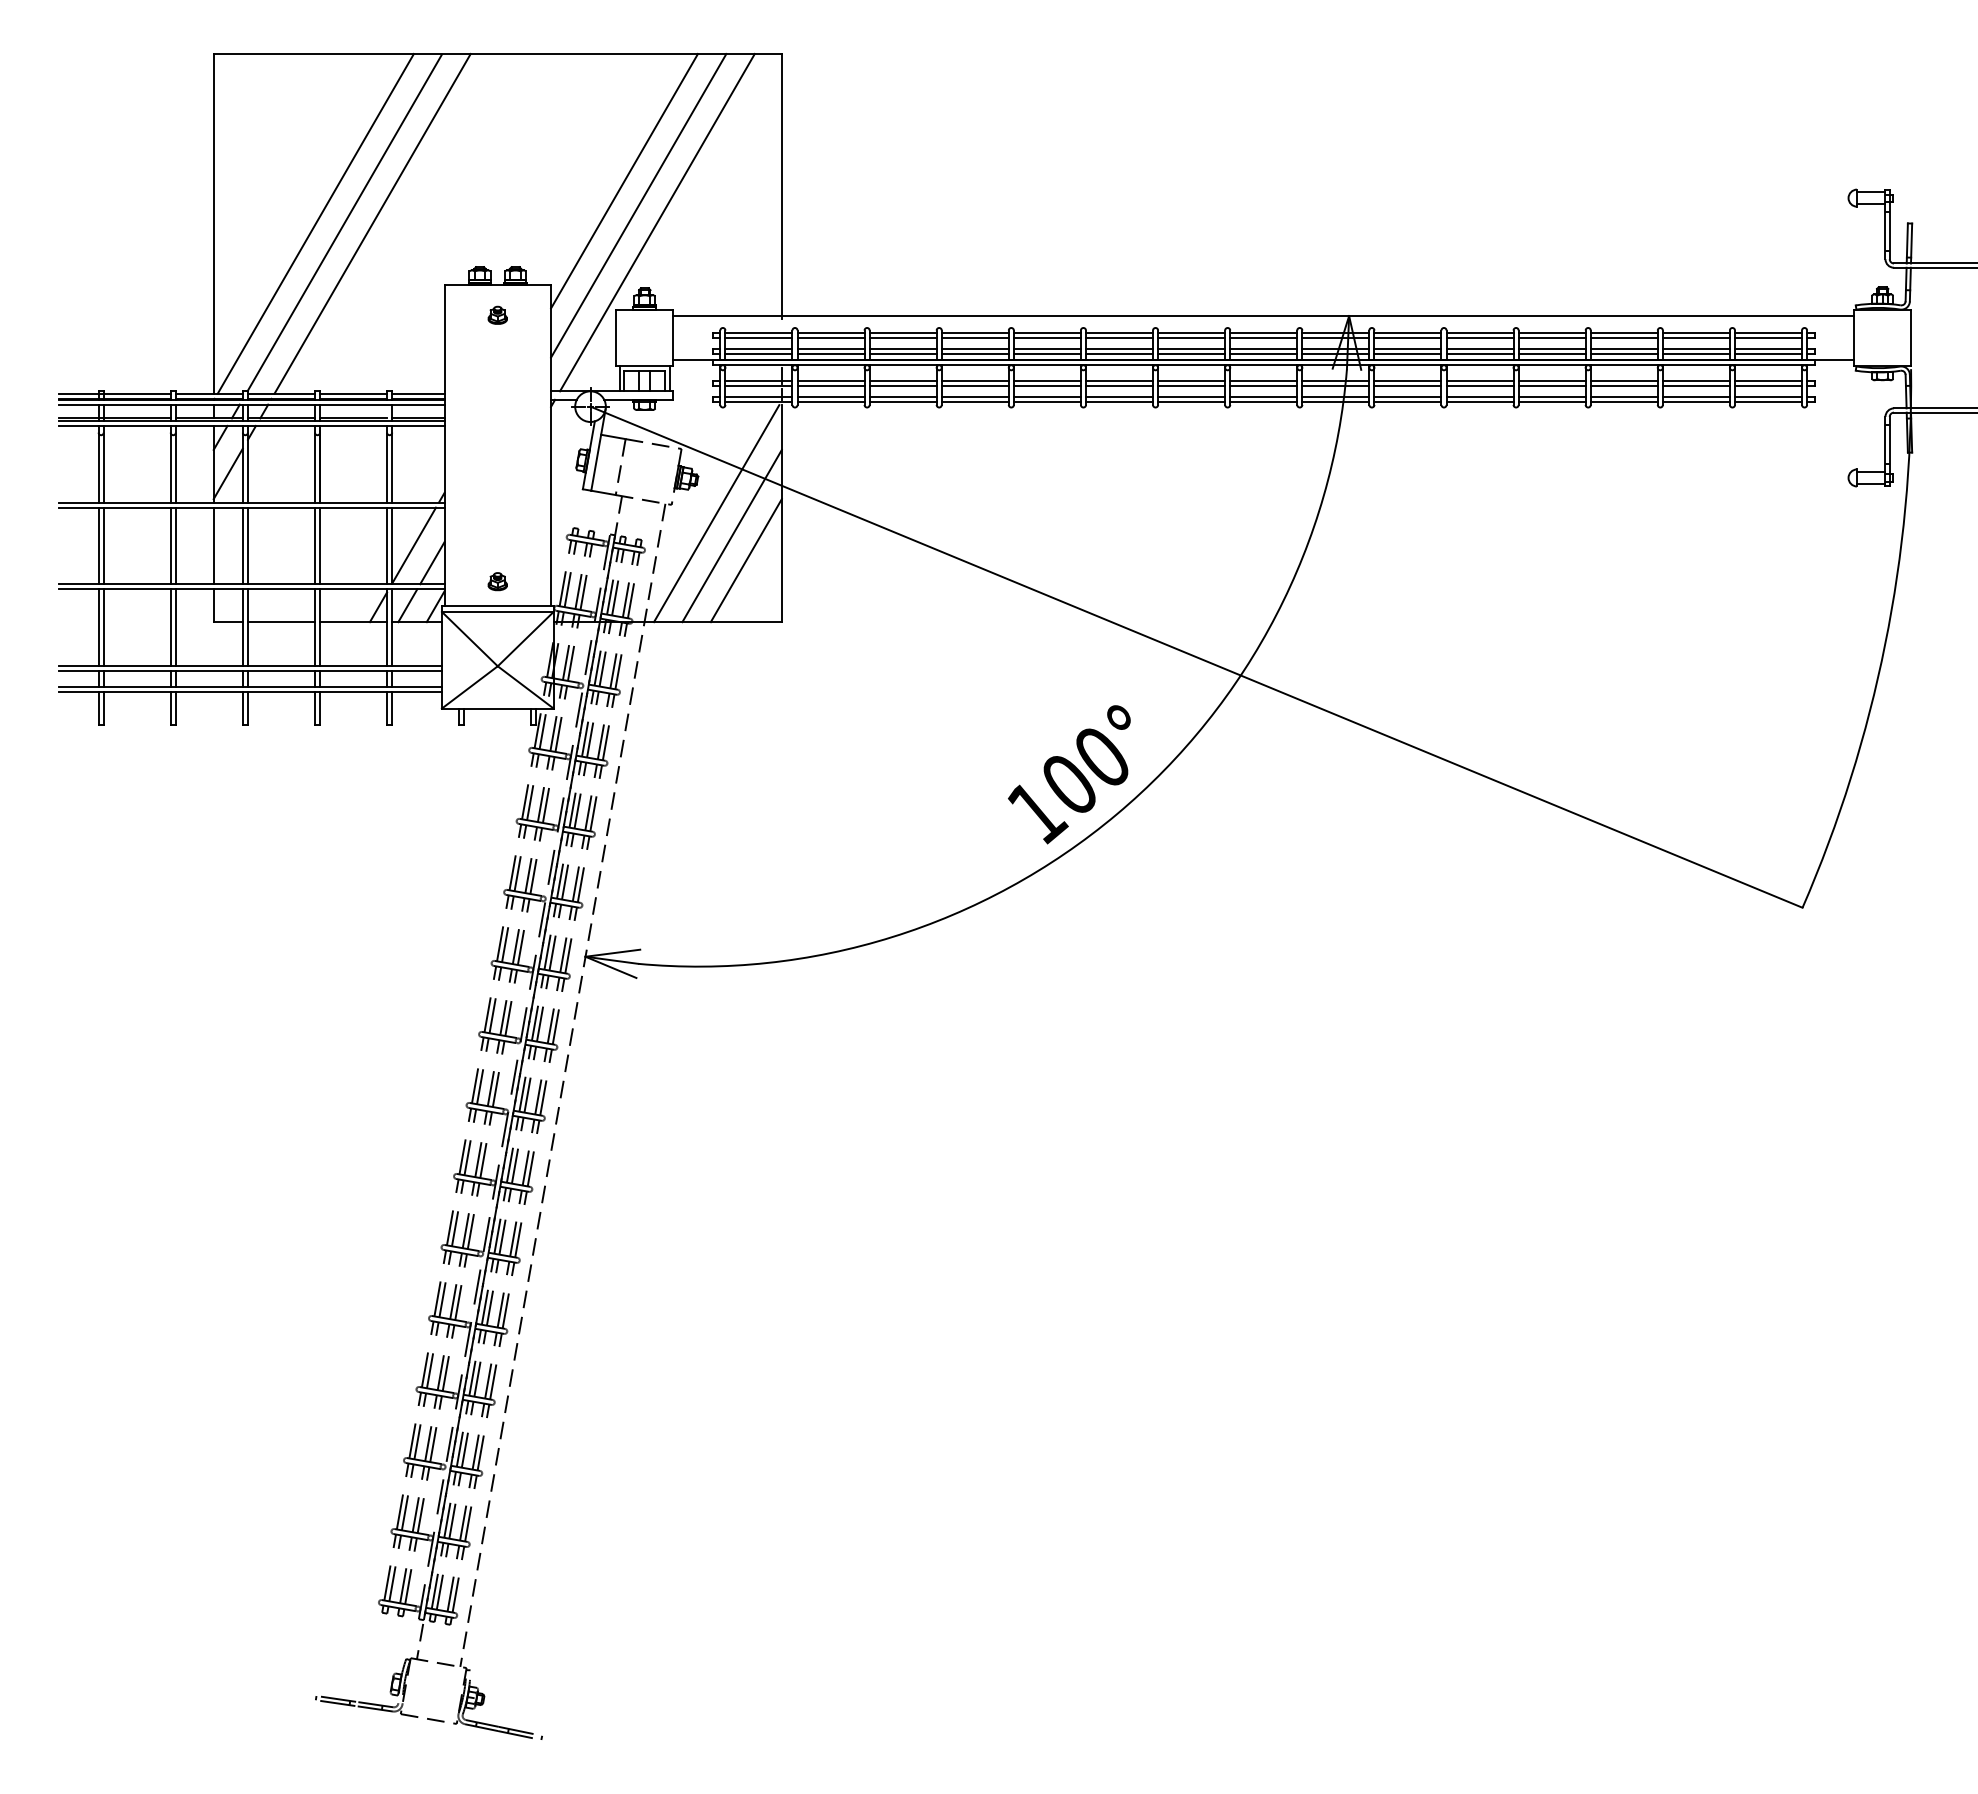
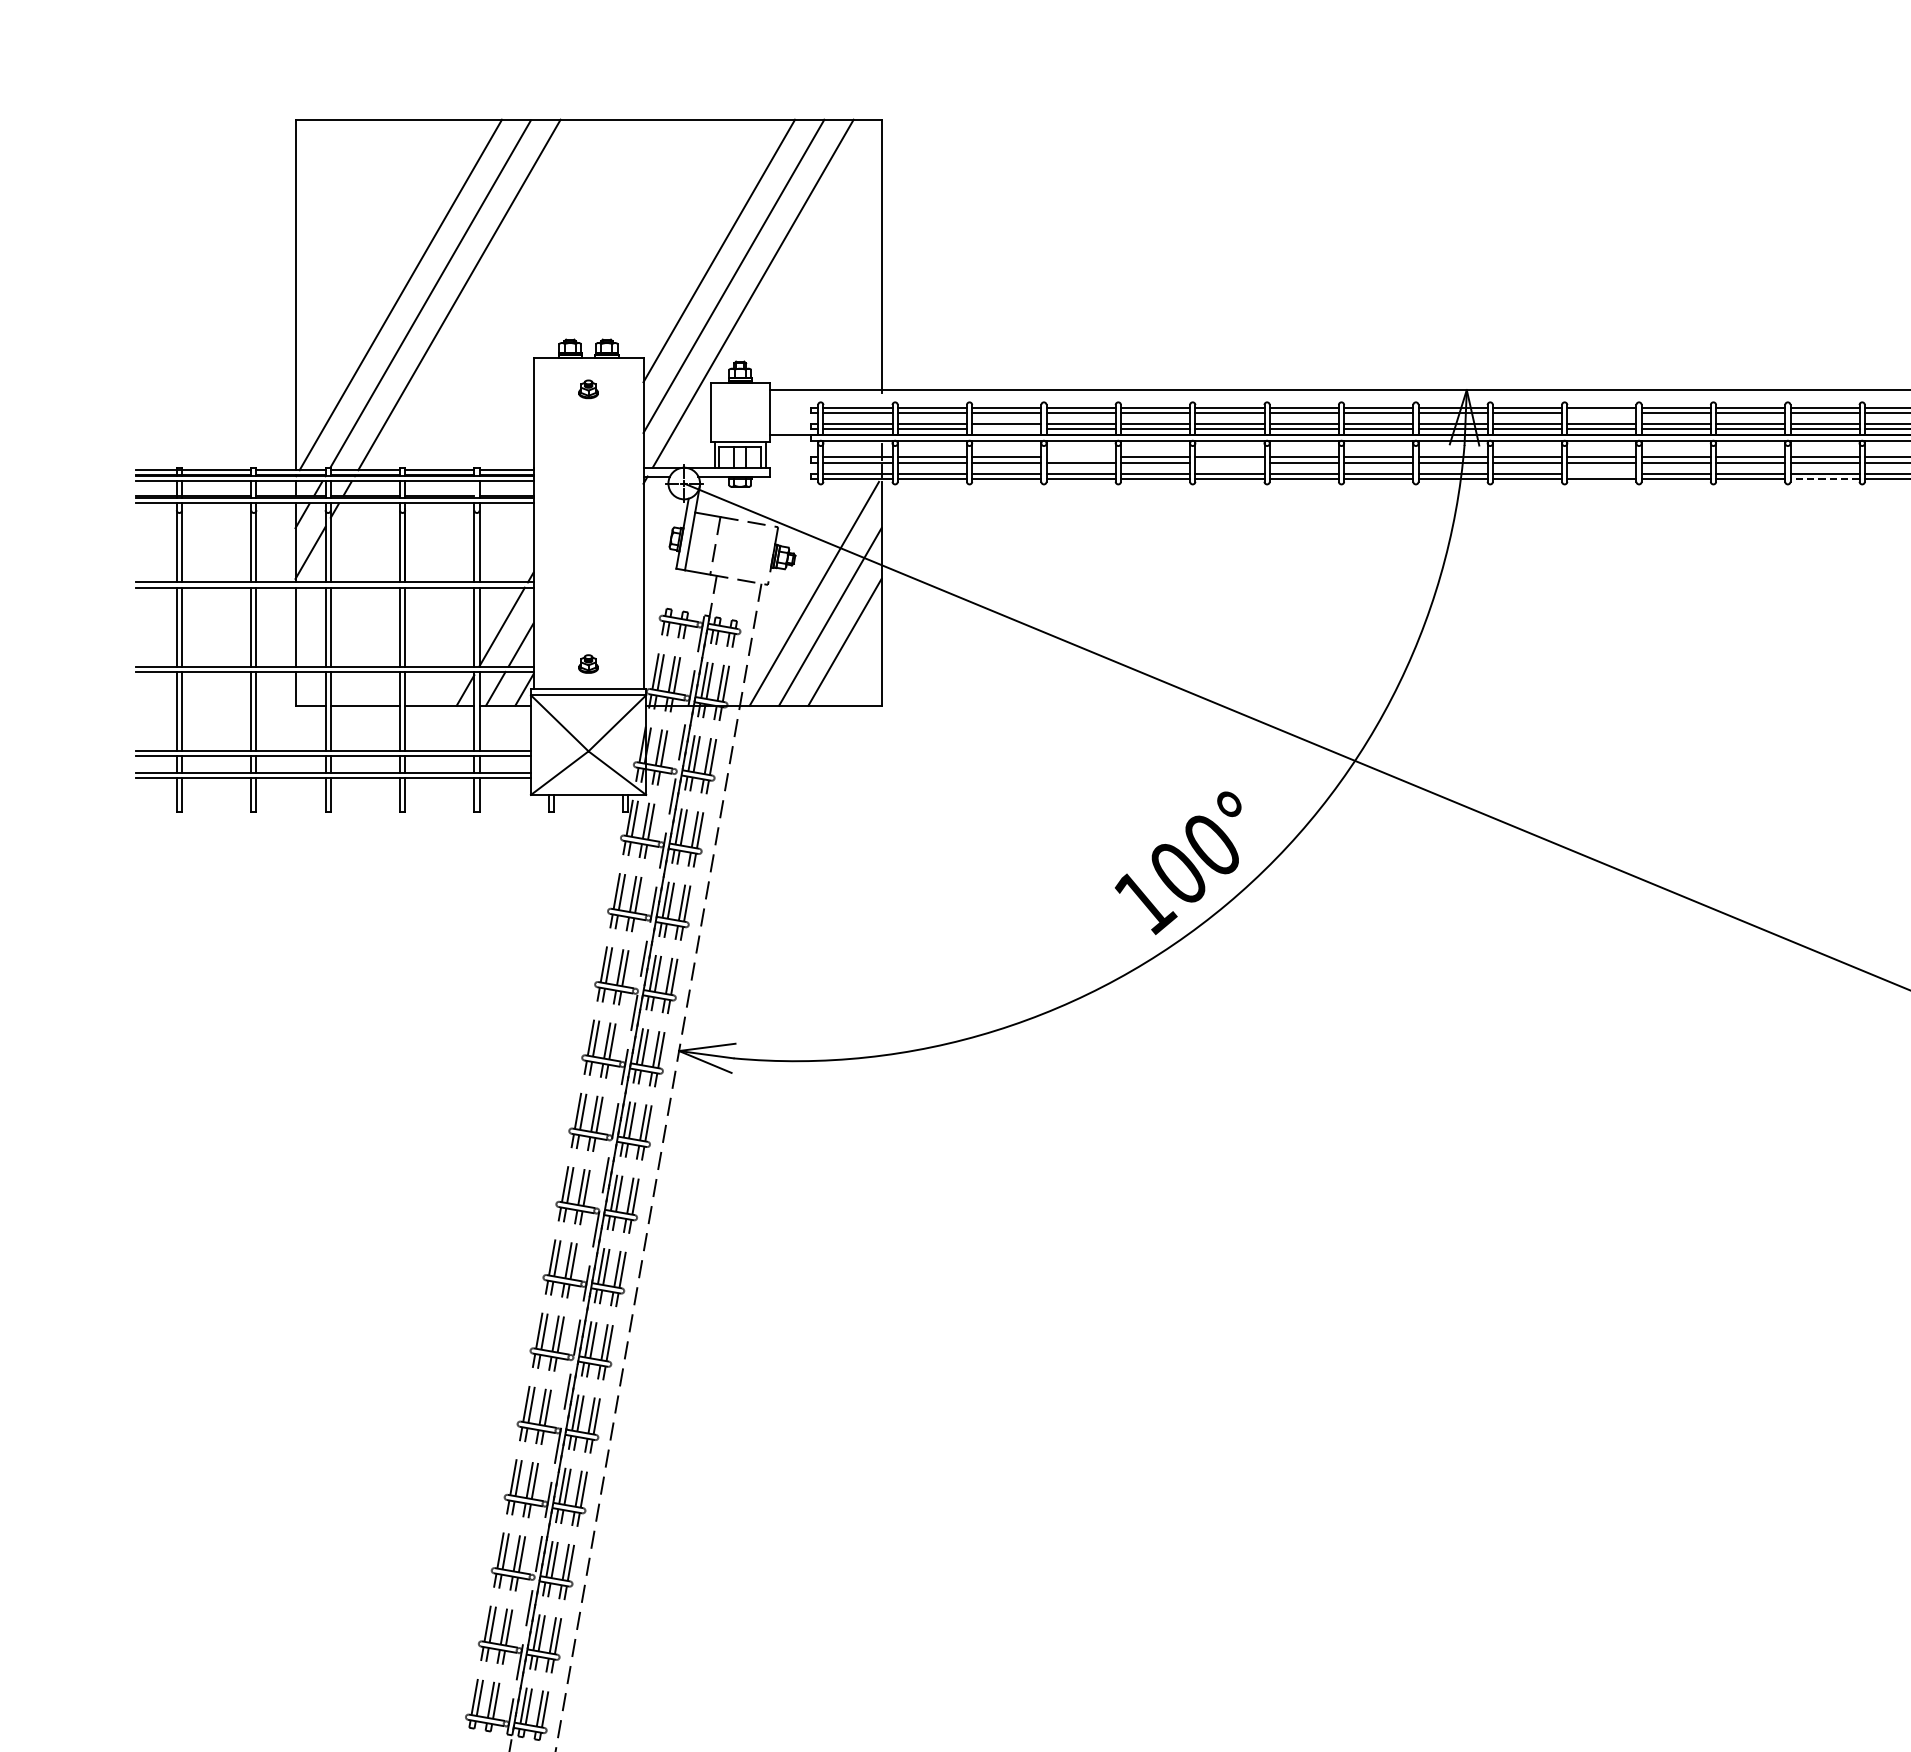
line: (1479, 338) -> (1601, 413), removed
line: (902, 354) -> (1006, 429), removed
line: (974, 381) -> (1080, 457), removed
line: (1119, 386) -> (1229, 462), removed
line: (1479, 397) -> (1601, 474), removed
line: (1695, 402) -> (1824, 479), solid -> dashed

